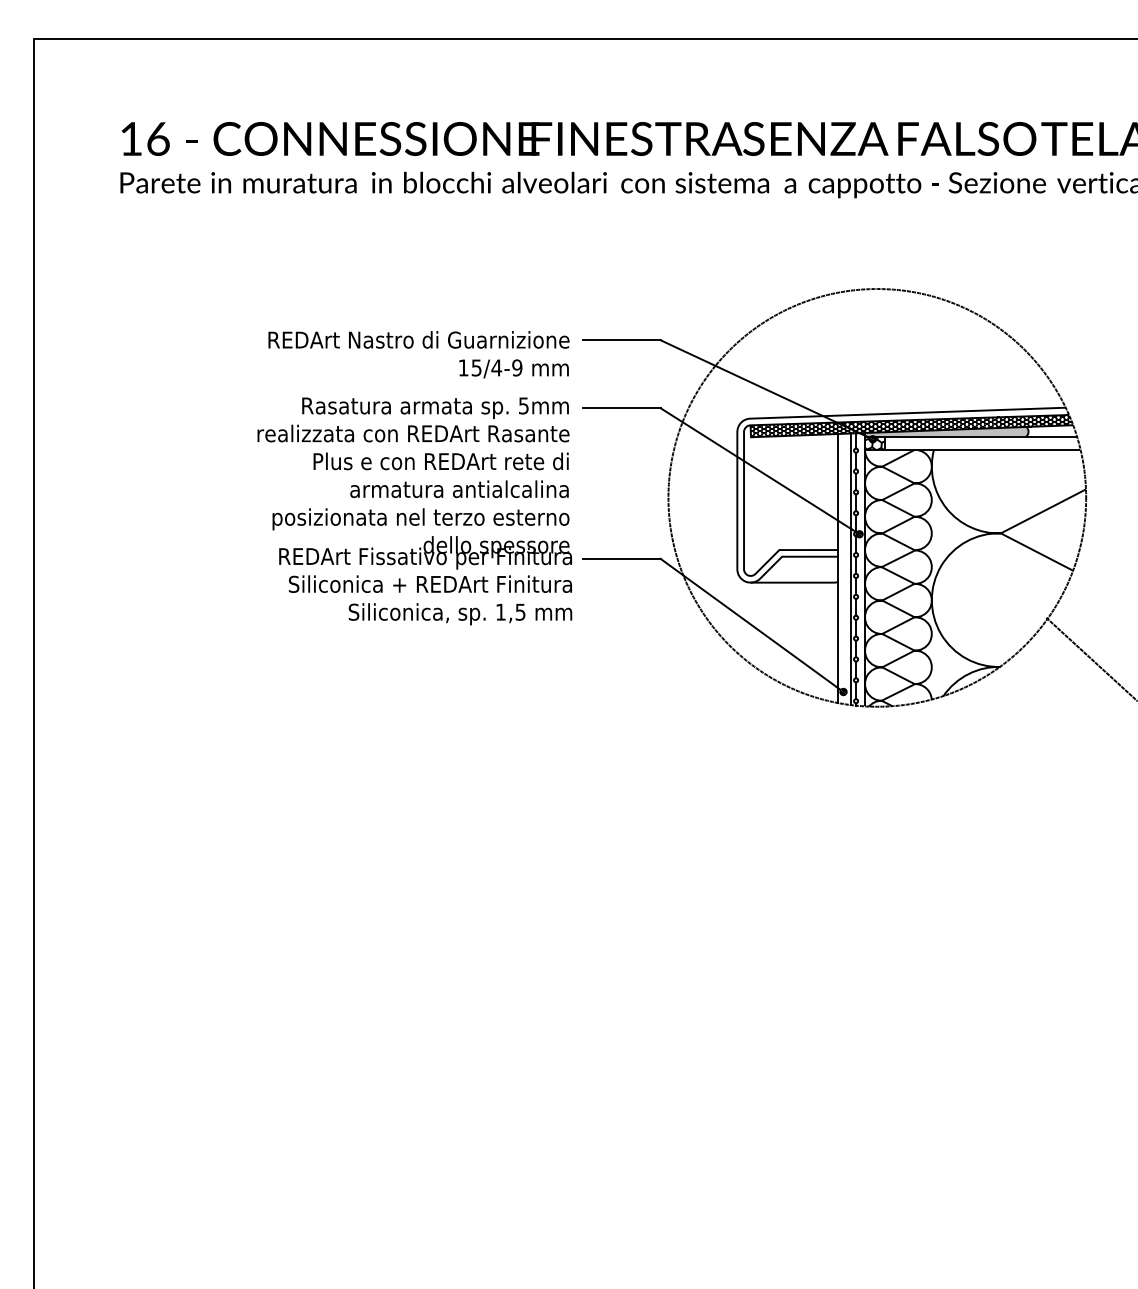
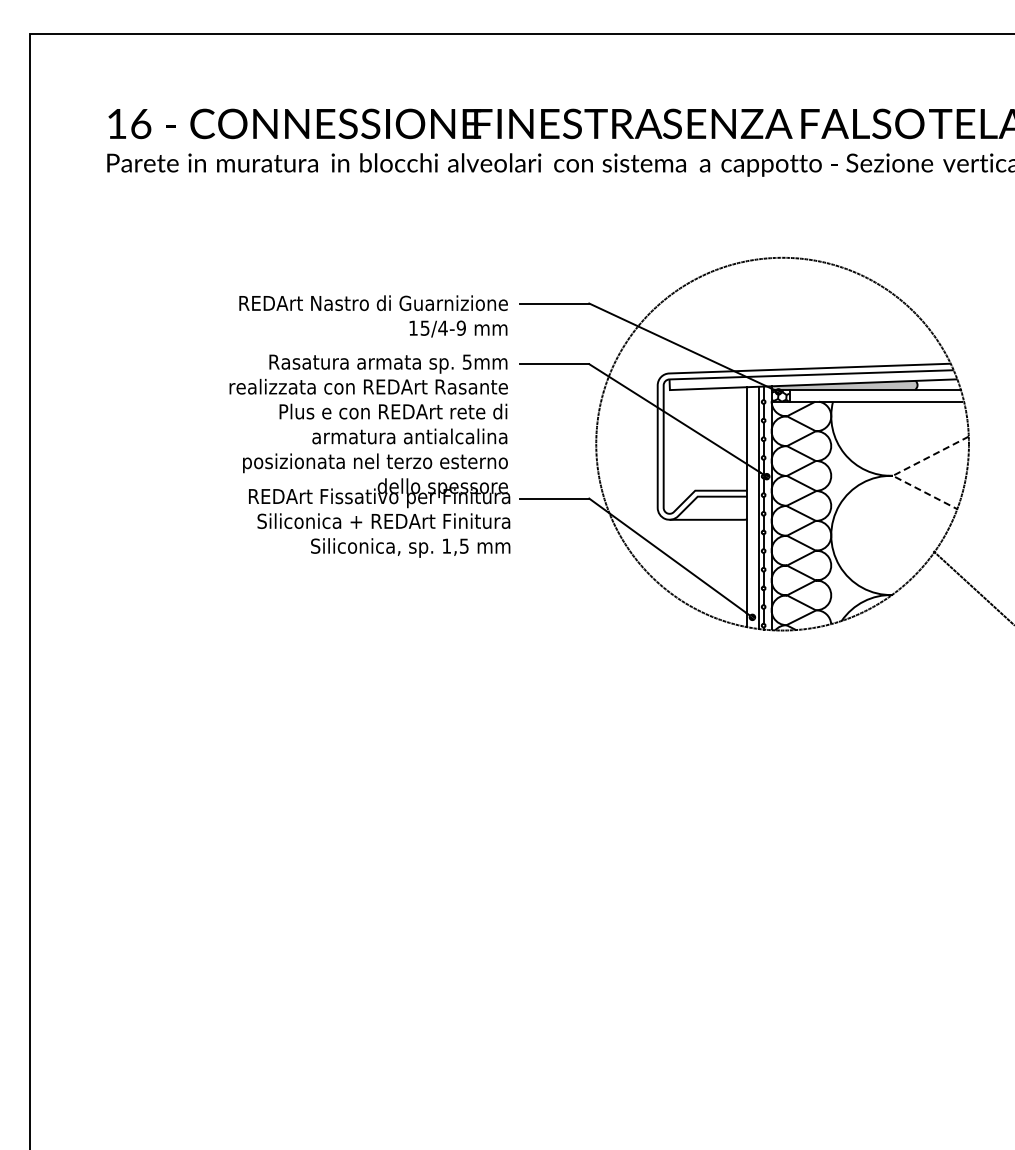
hatch: (911, 425) -> (813, 379), removed
line: (1007, 530) -> (898, 473), solid -> dashed

